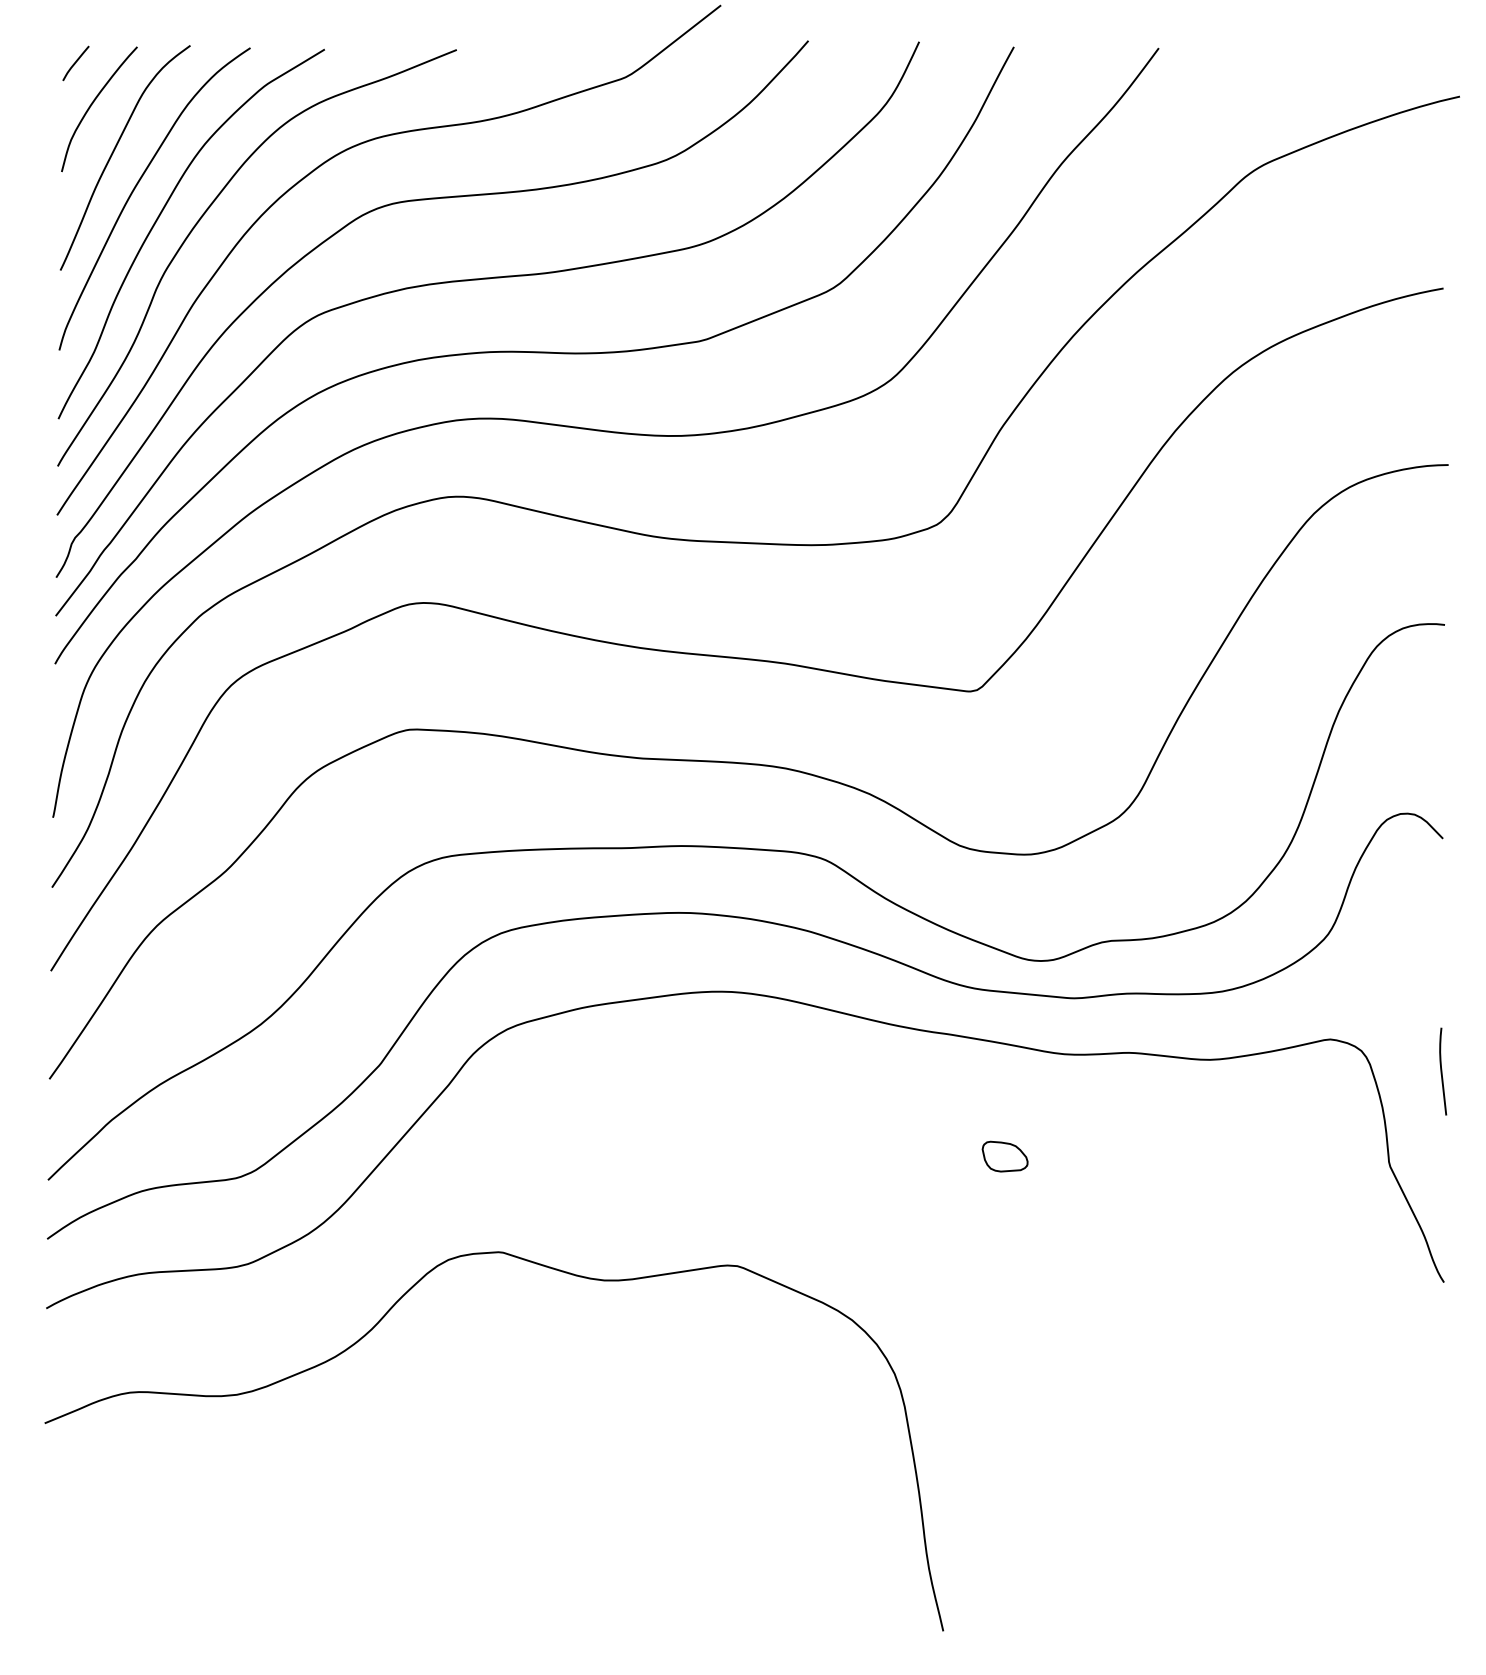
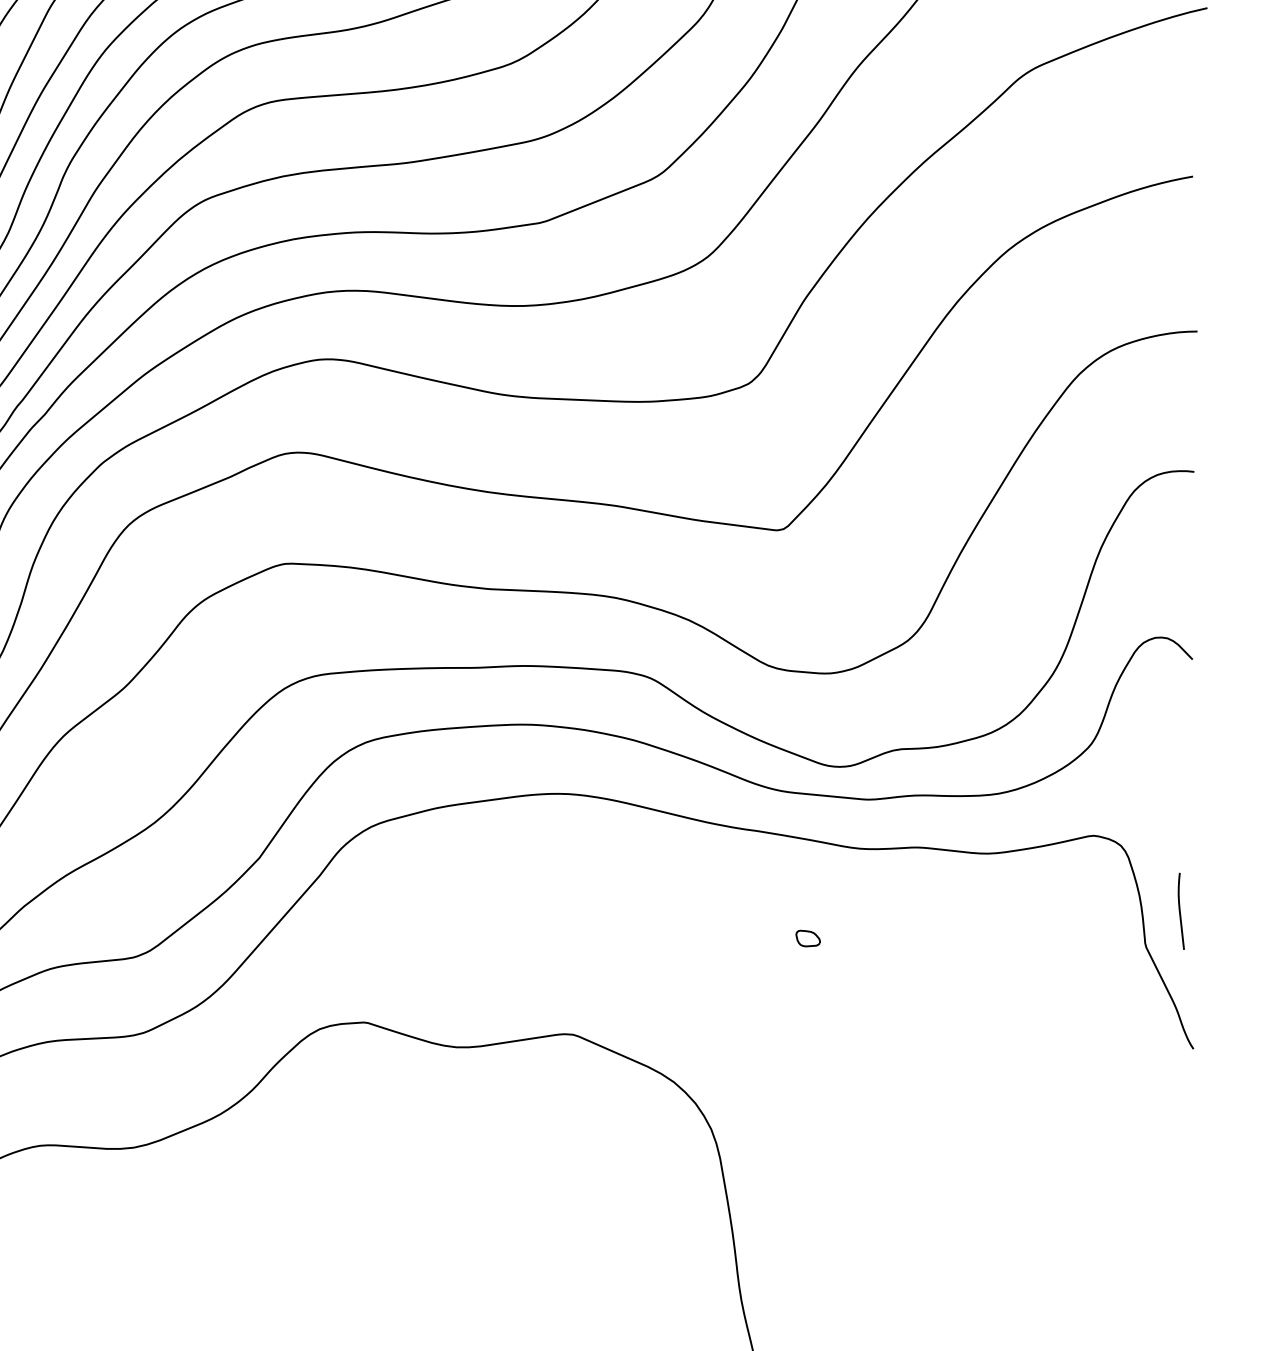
curve: (1442, 1071) -> (1180, 911), moved
part: (1004, 1156) -> (807, 938), size x0.6

